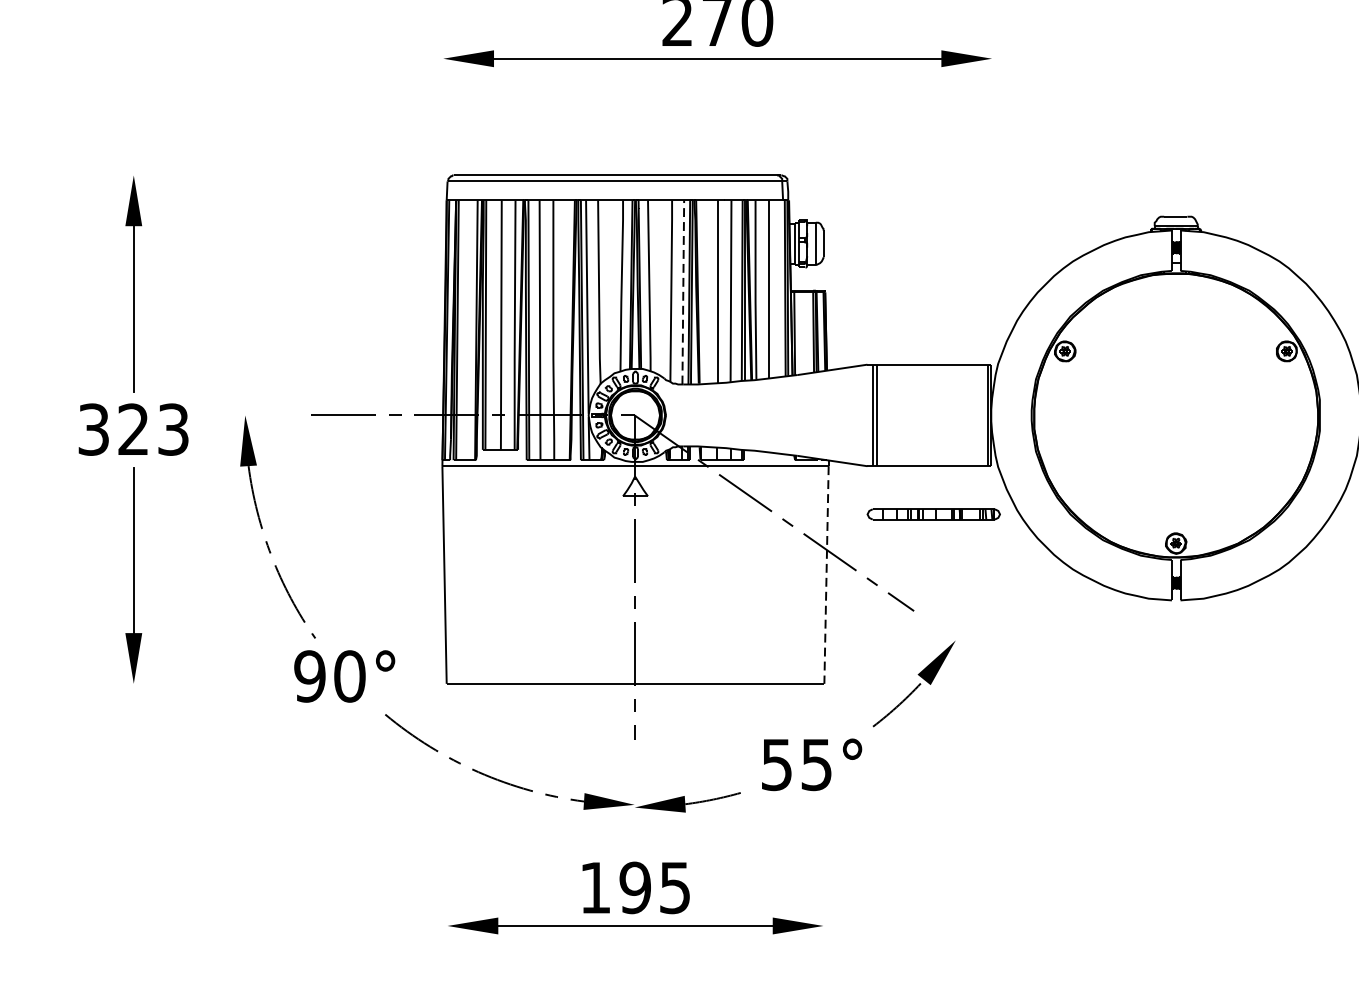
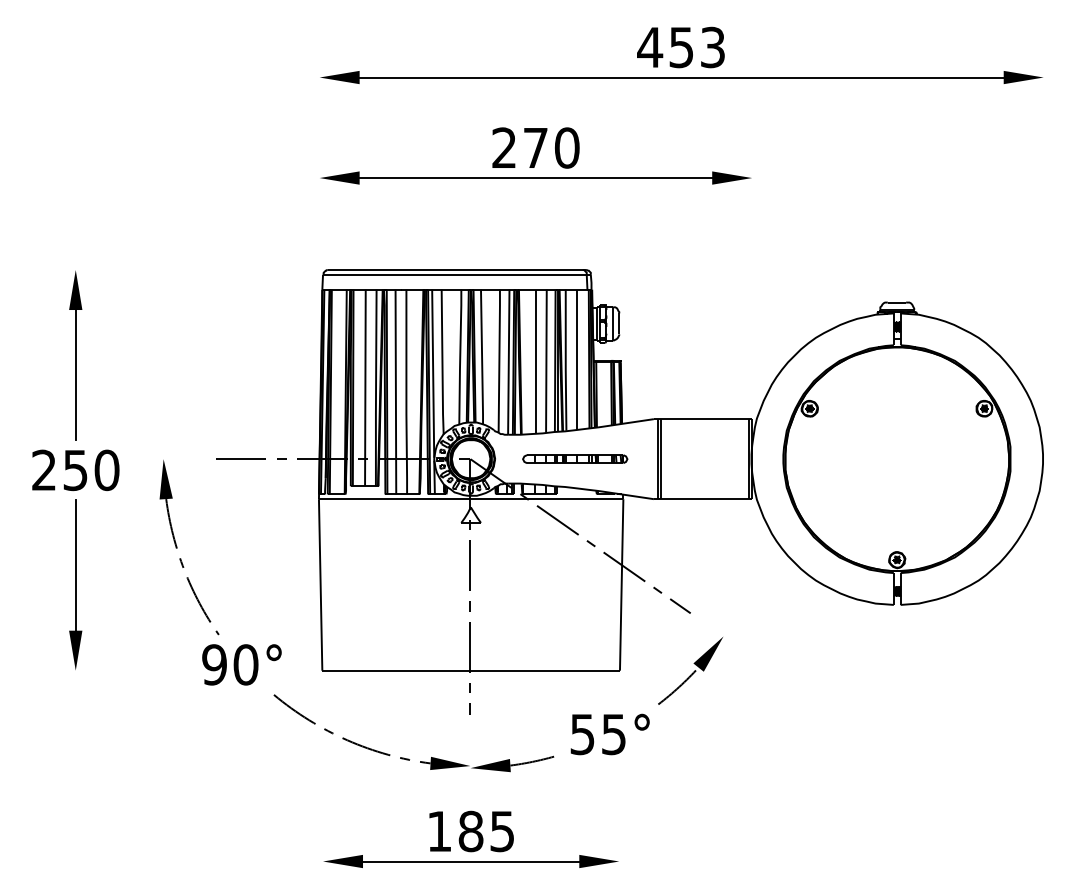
line: (682, 292) -> (508, 362), dashed -> solid
text: (133, 429) -> (75, 470), 323 -> 250
part: (934, 513) -> (575, 458), moved
line: (826, 574) -> (621, 584), dashed -> solid
text: (634, 887) -> (470, 831), 195 -> 185

